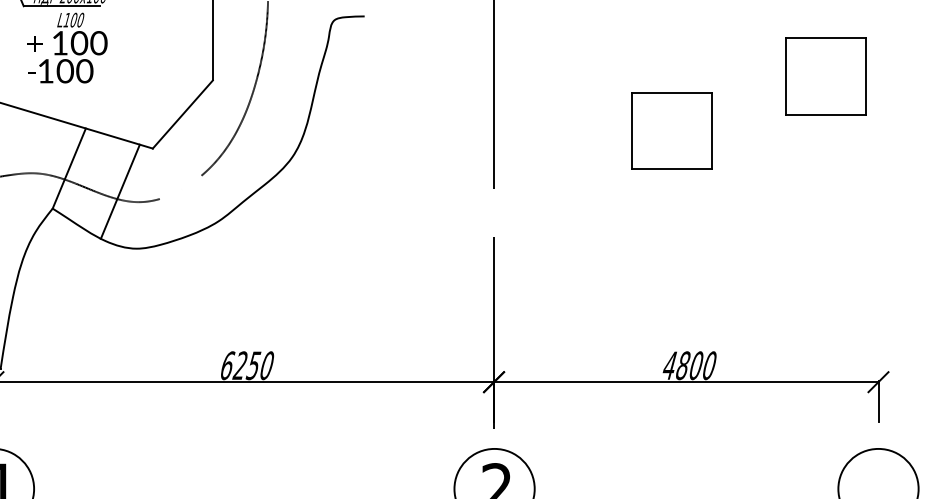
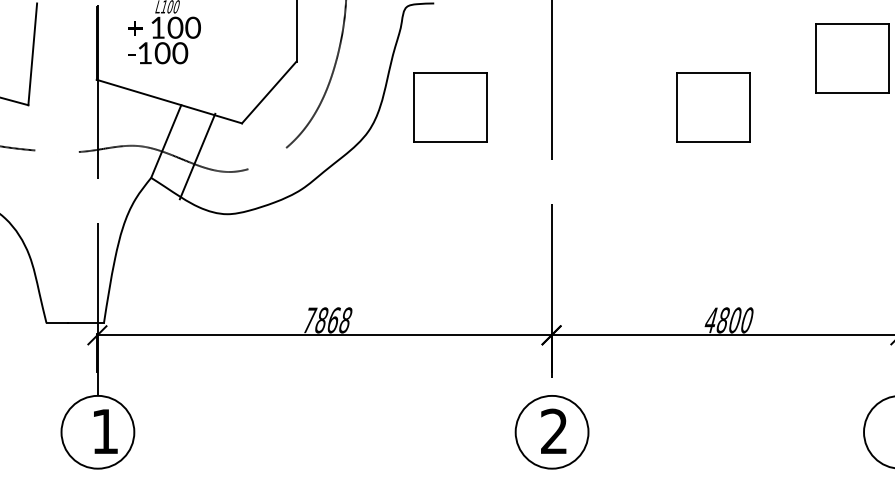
part: (382, 131) -> (450, 107), added
line: (120, 191) -> (197, 156), moved
text: (247, 365) -> (327, 320), 6250 -> 7868

